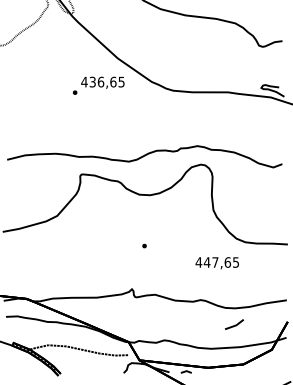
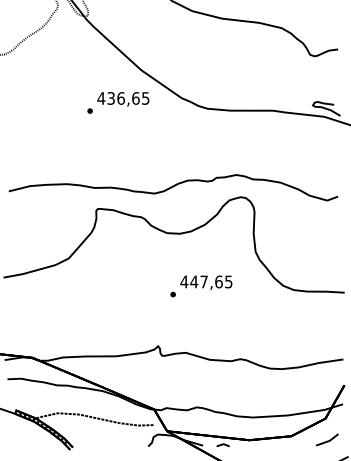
text: (216, 263) -> (205, 283), moved
line: (235, 324) -> (328, 439), moved

